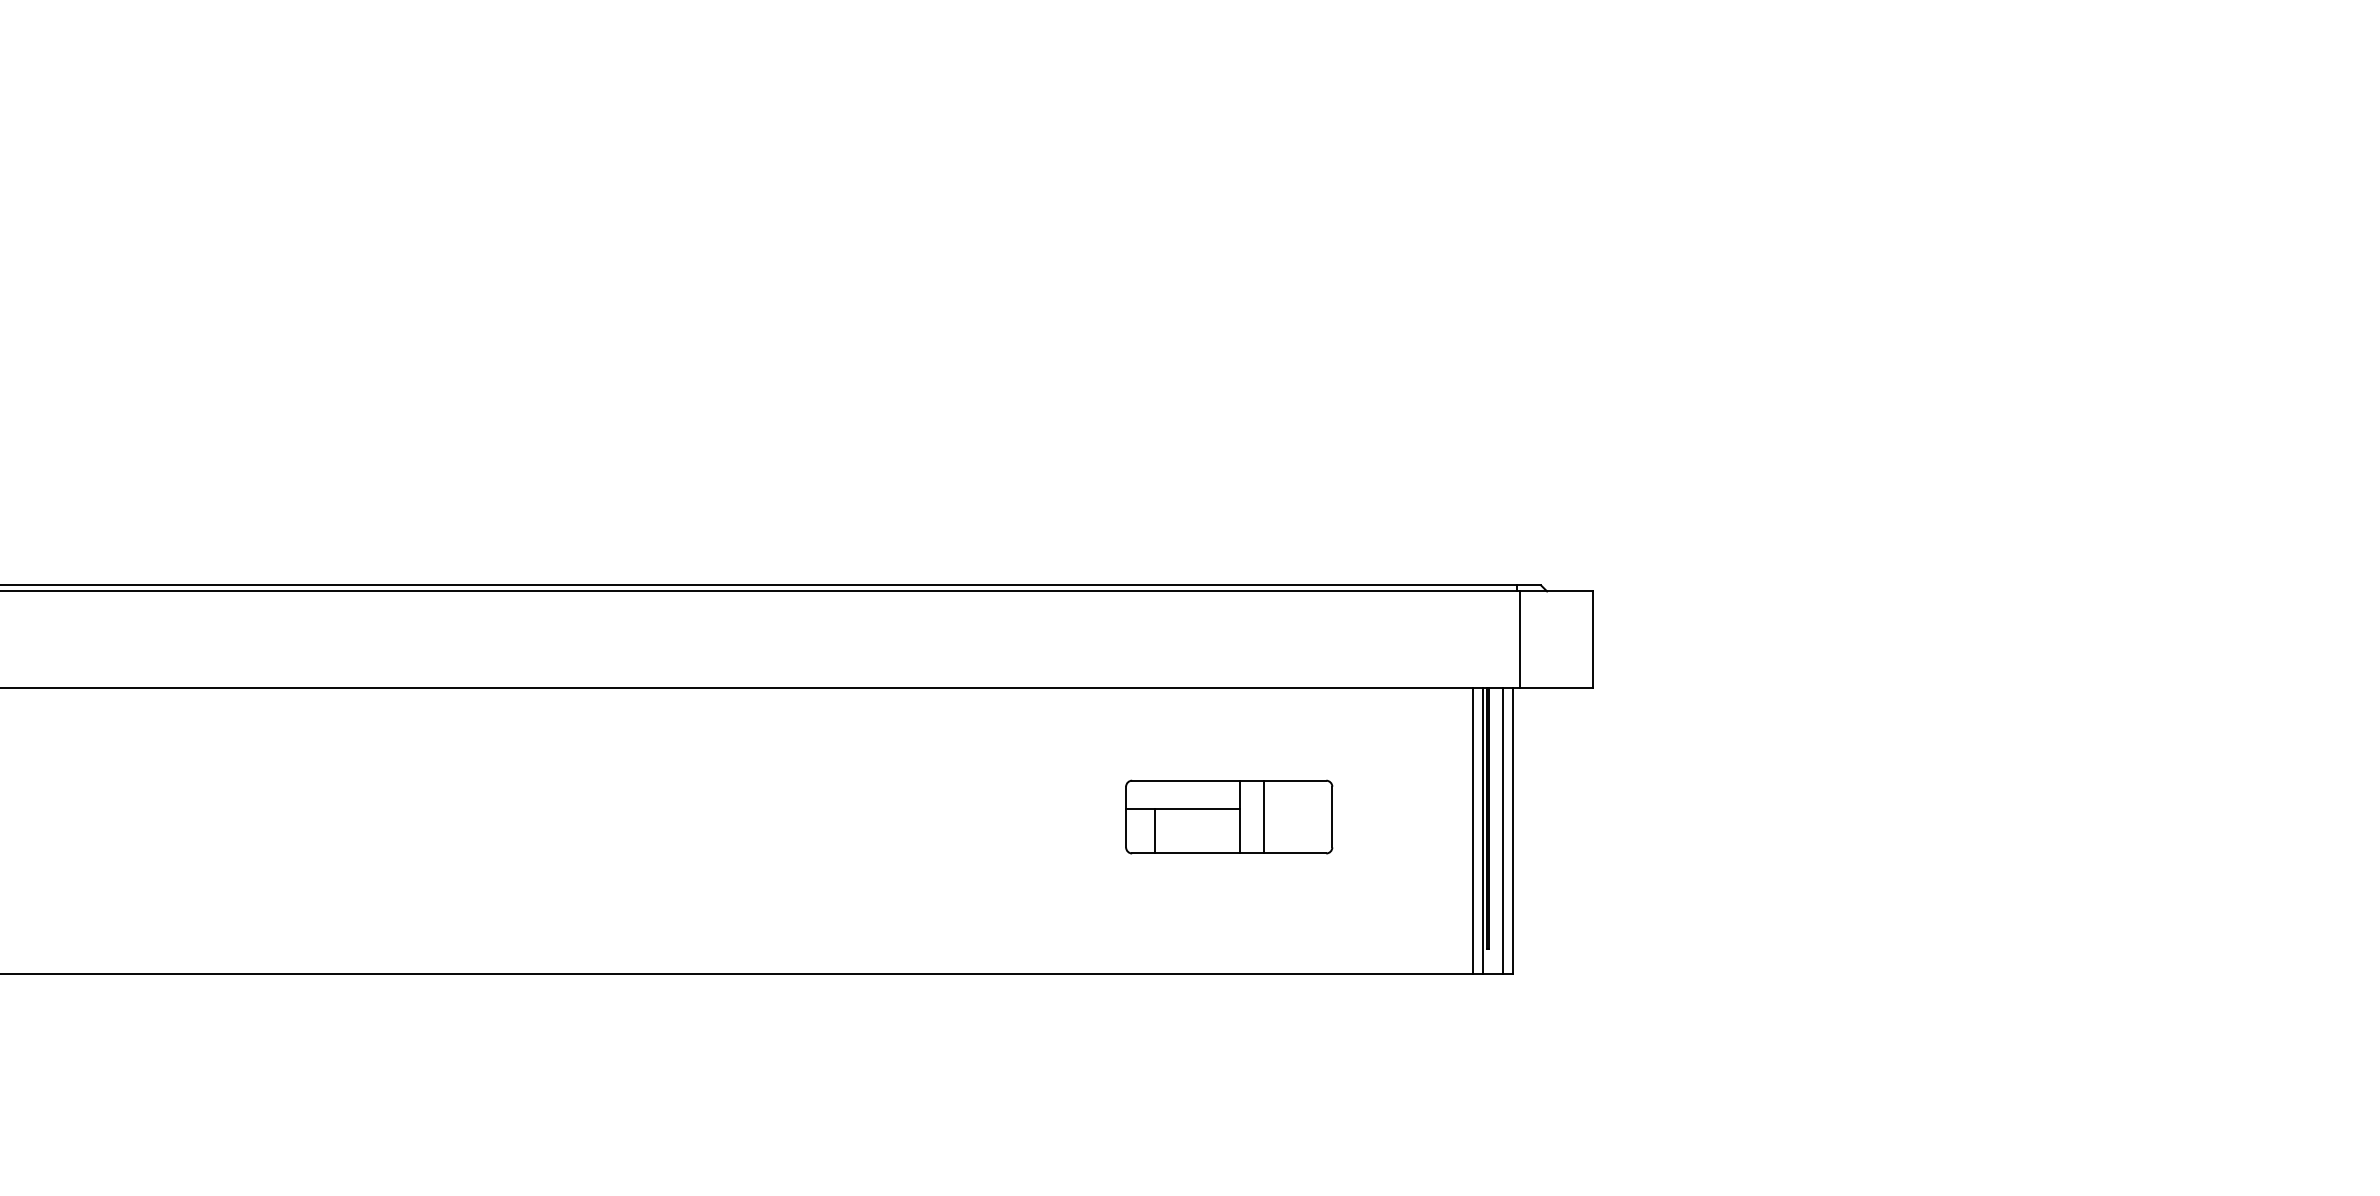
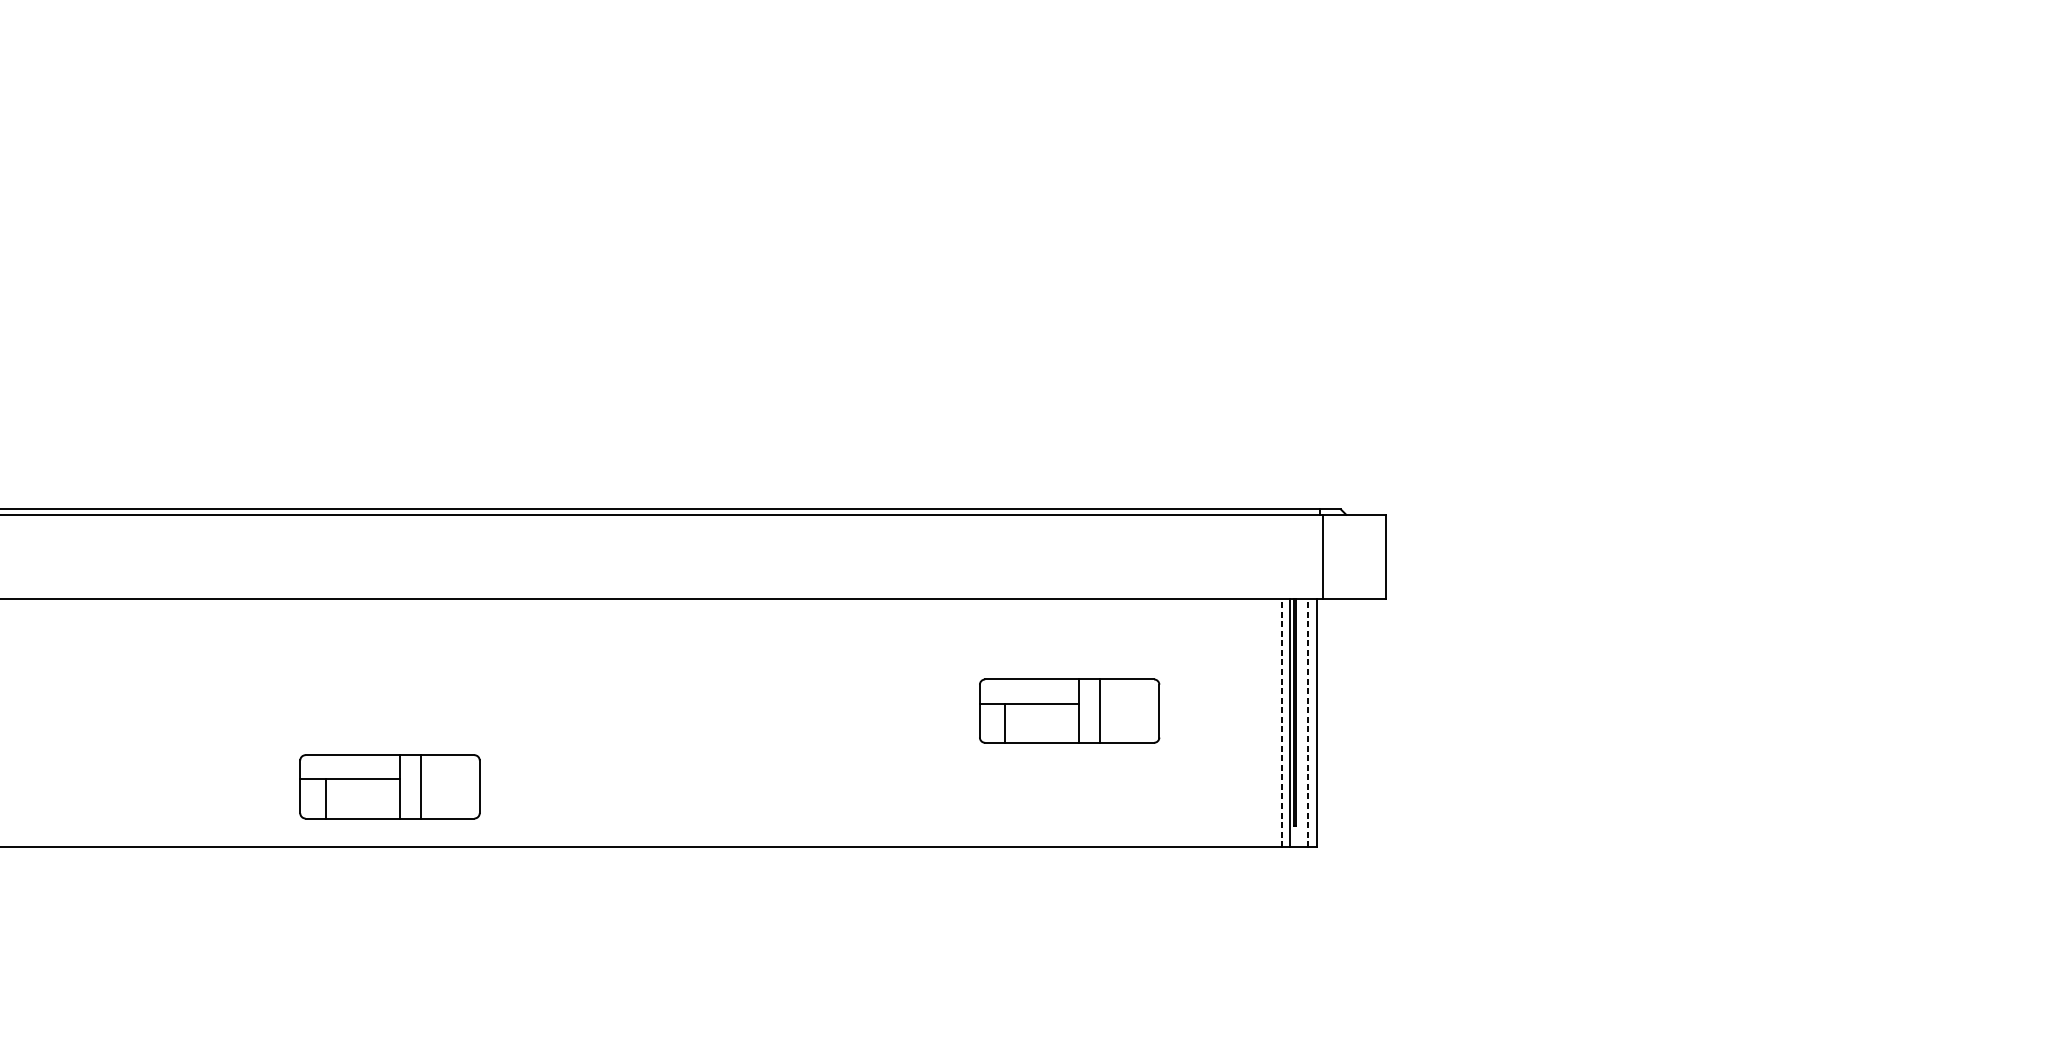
line: (1473, 831) -> (1282, 723), solid -> dashed
line: (1503, 831) -> (1308, 723), solid -> dashed
part: (448, 903) -> (390, 786), added

